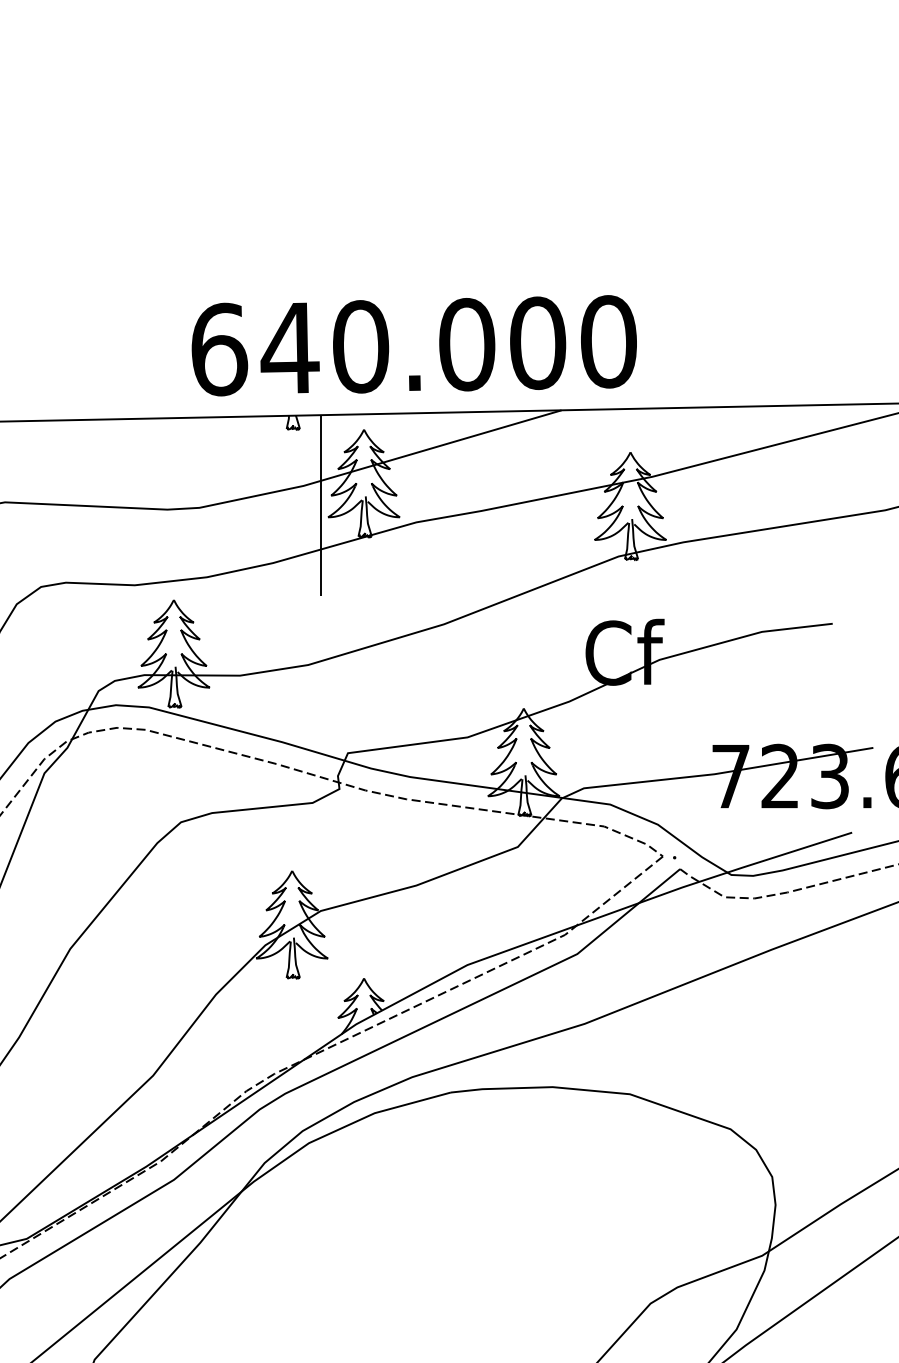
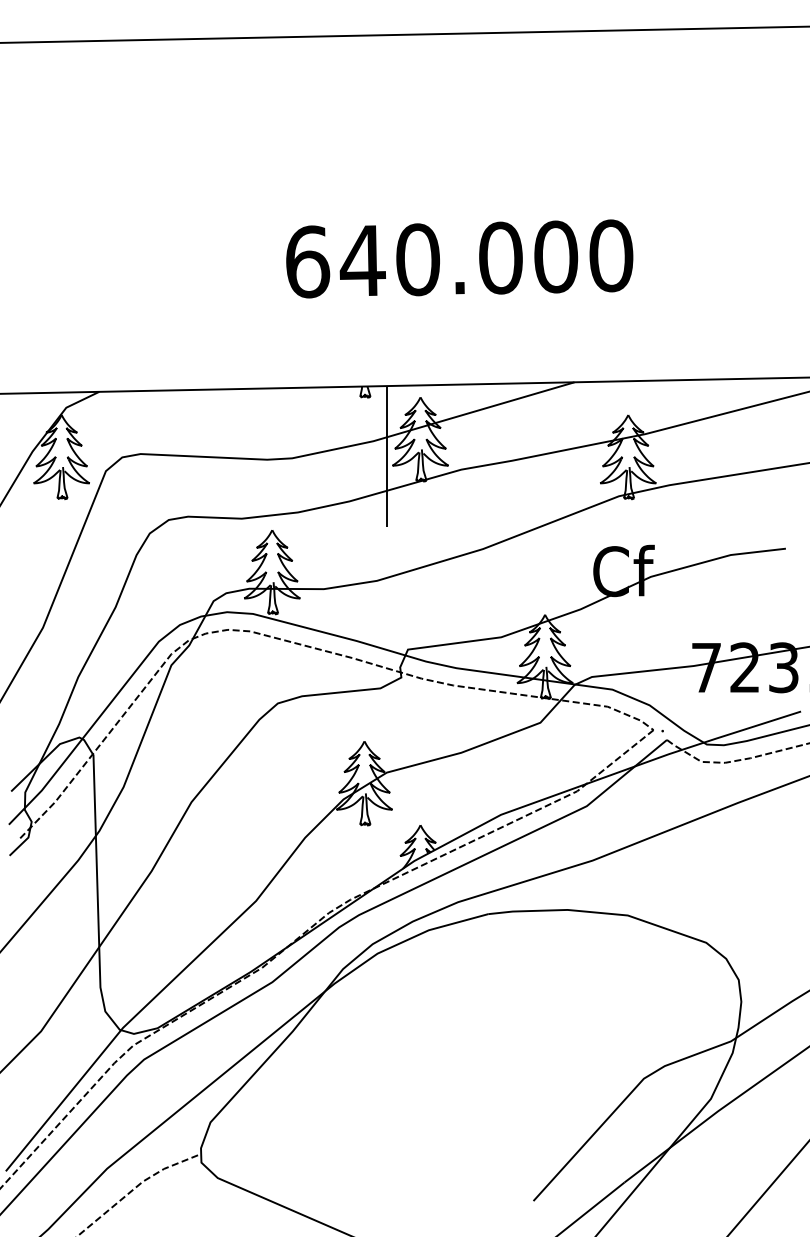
text: (414, 345) -> (459, 258), moved

